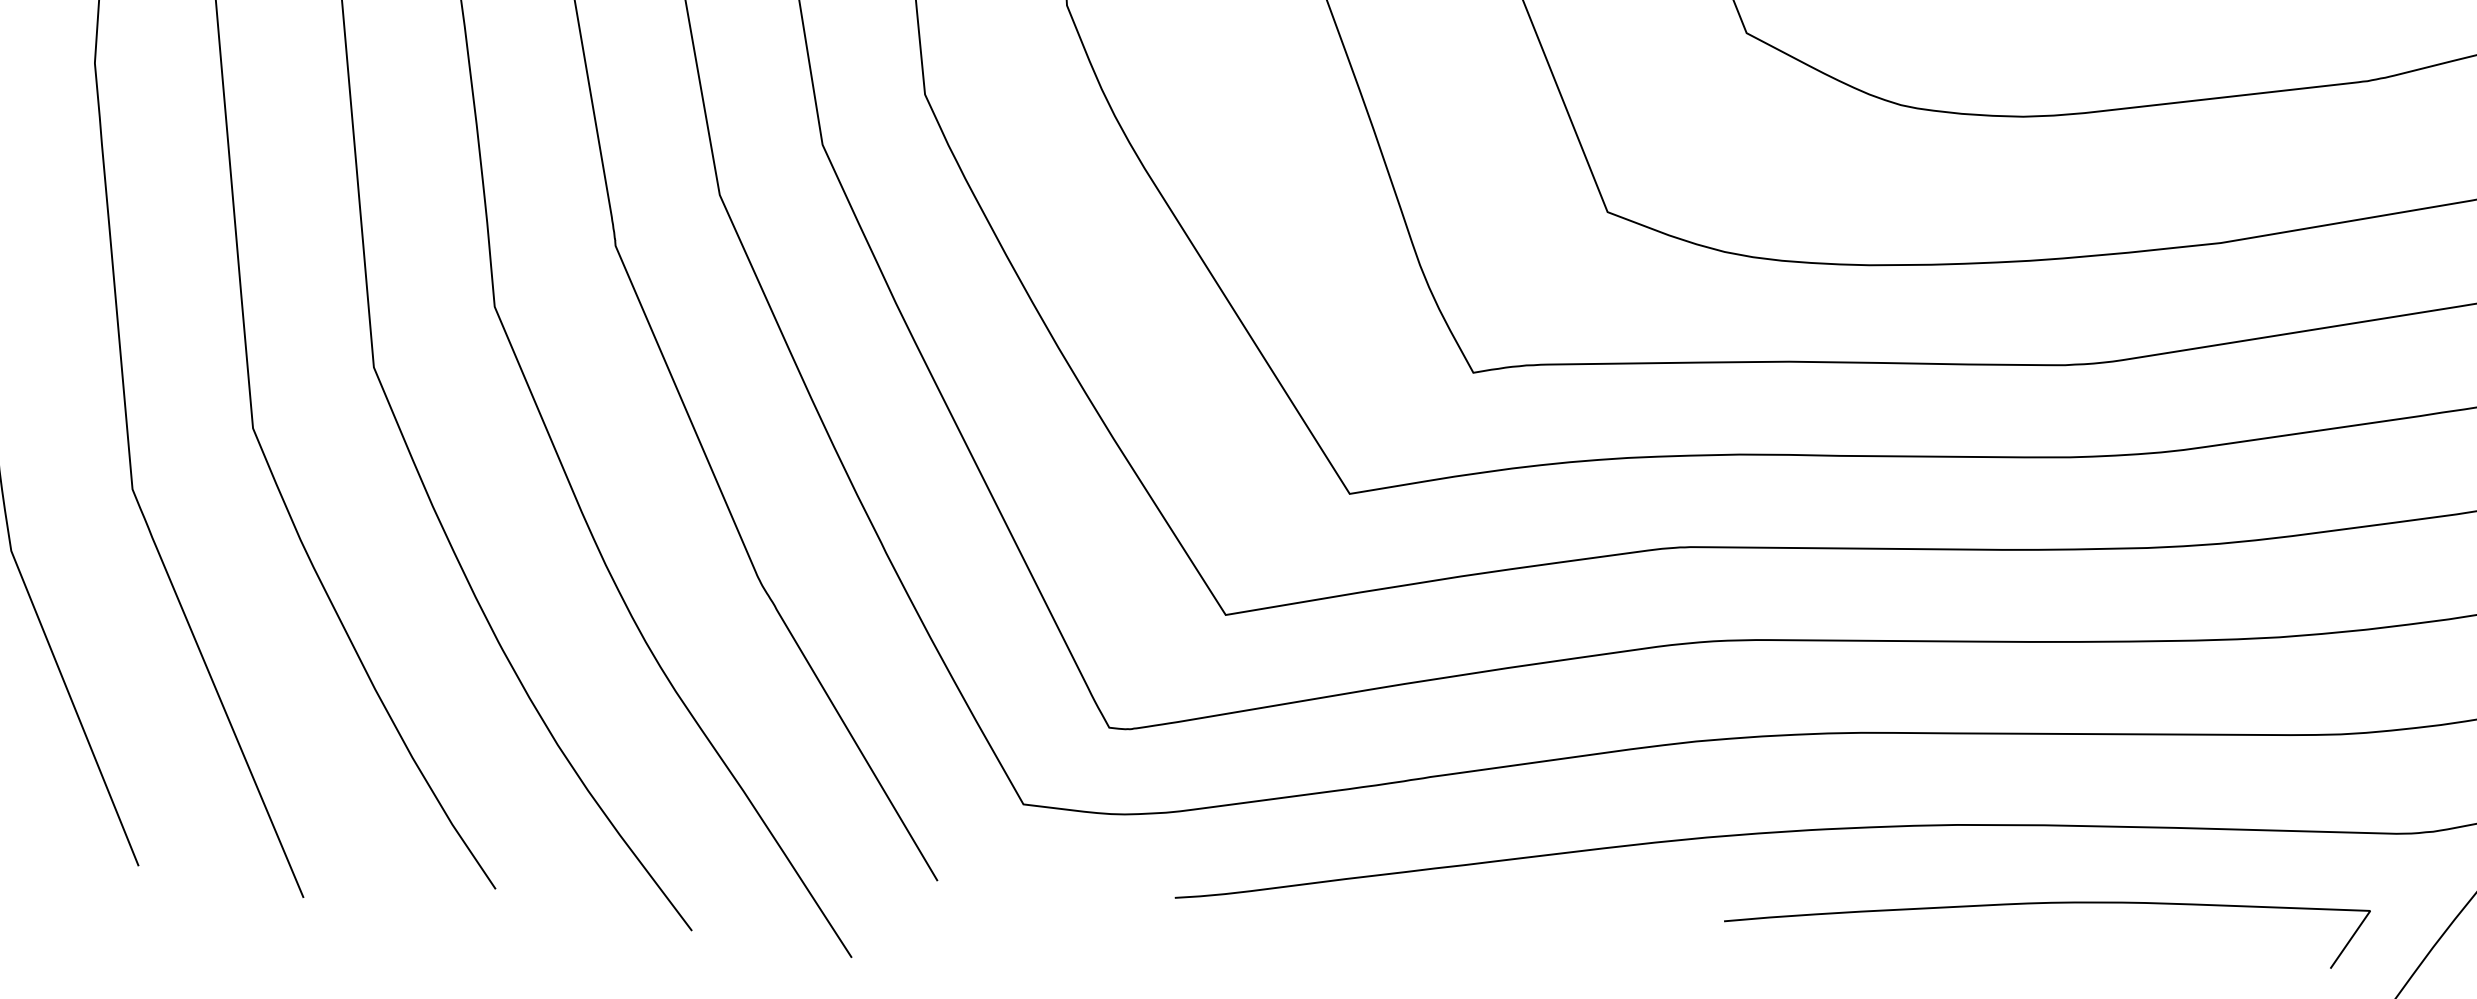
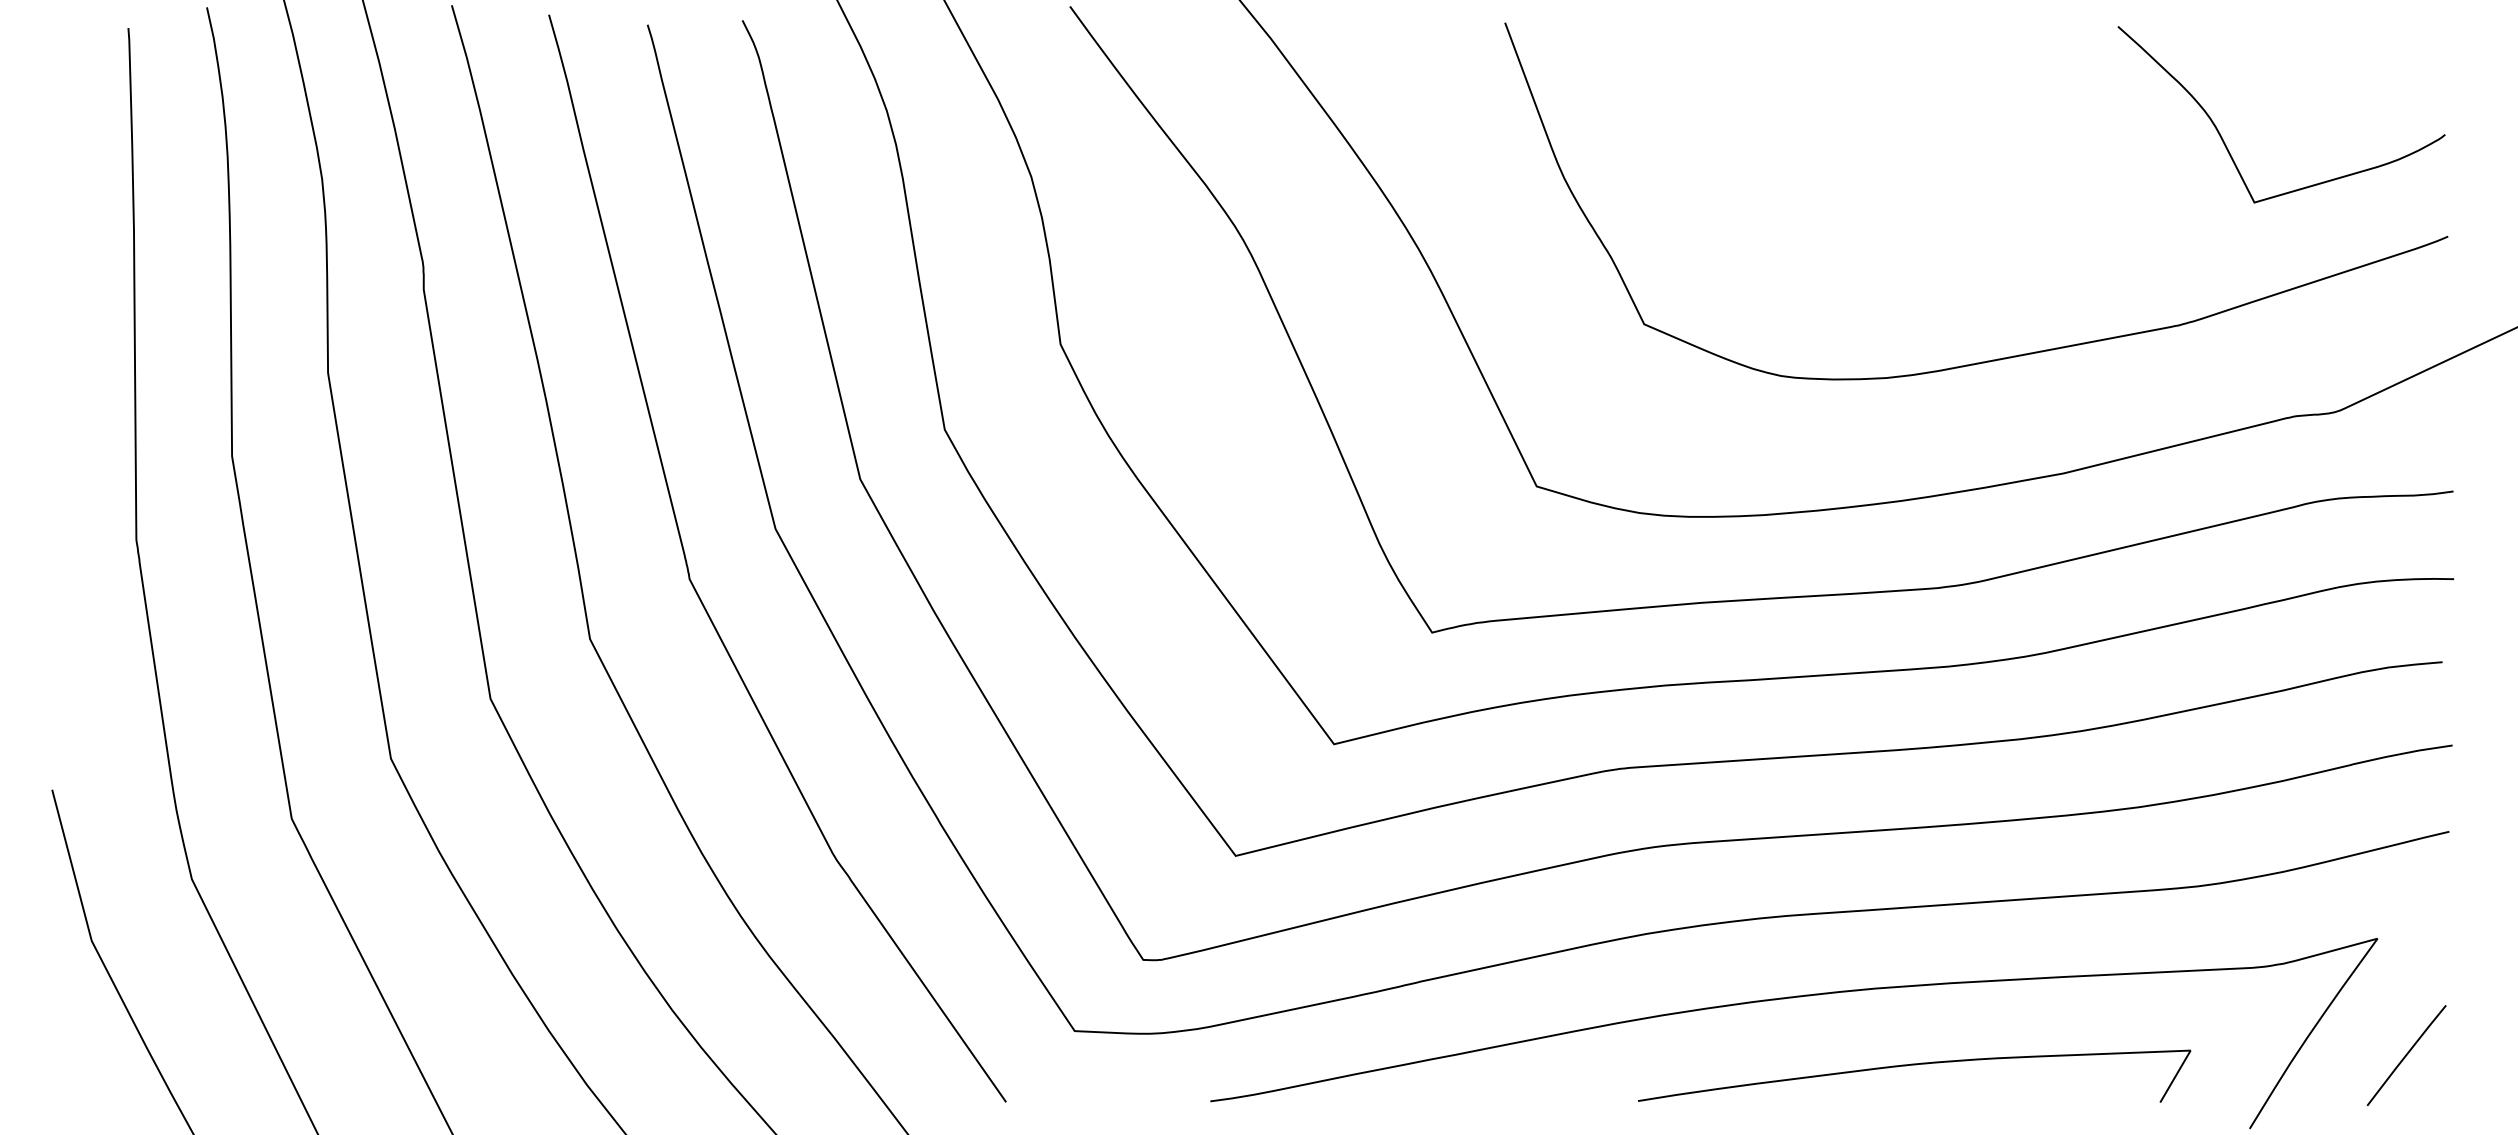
curve: (2048, 904) -> (1914, 1065), moved

